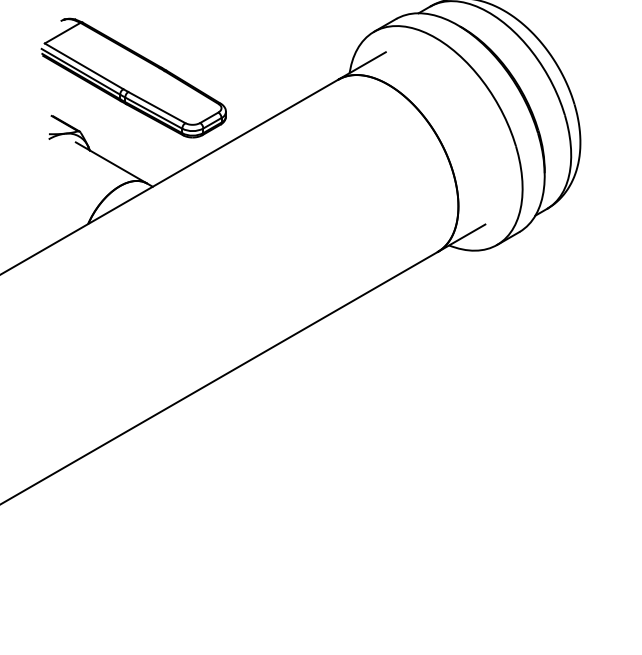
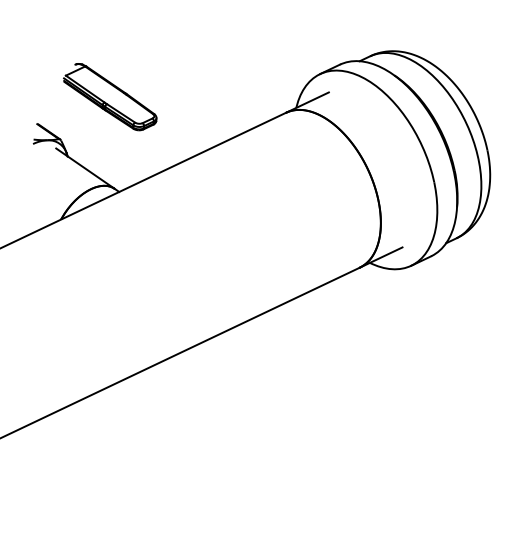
part: (133, 77) -> (110, 96), size x0.6

